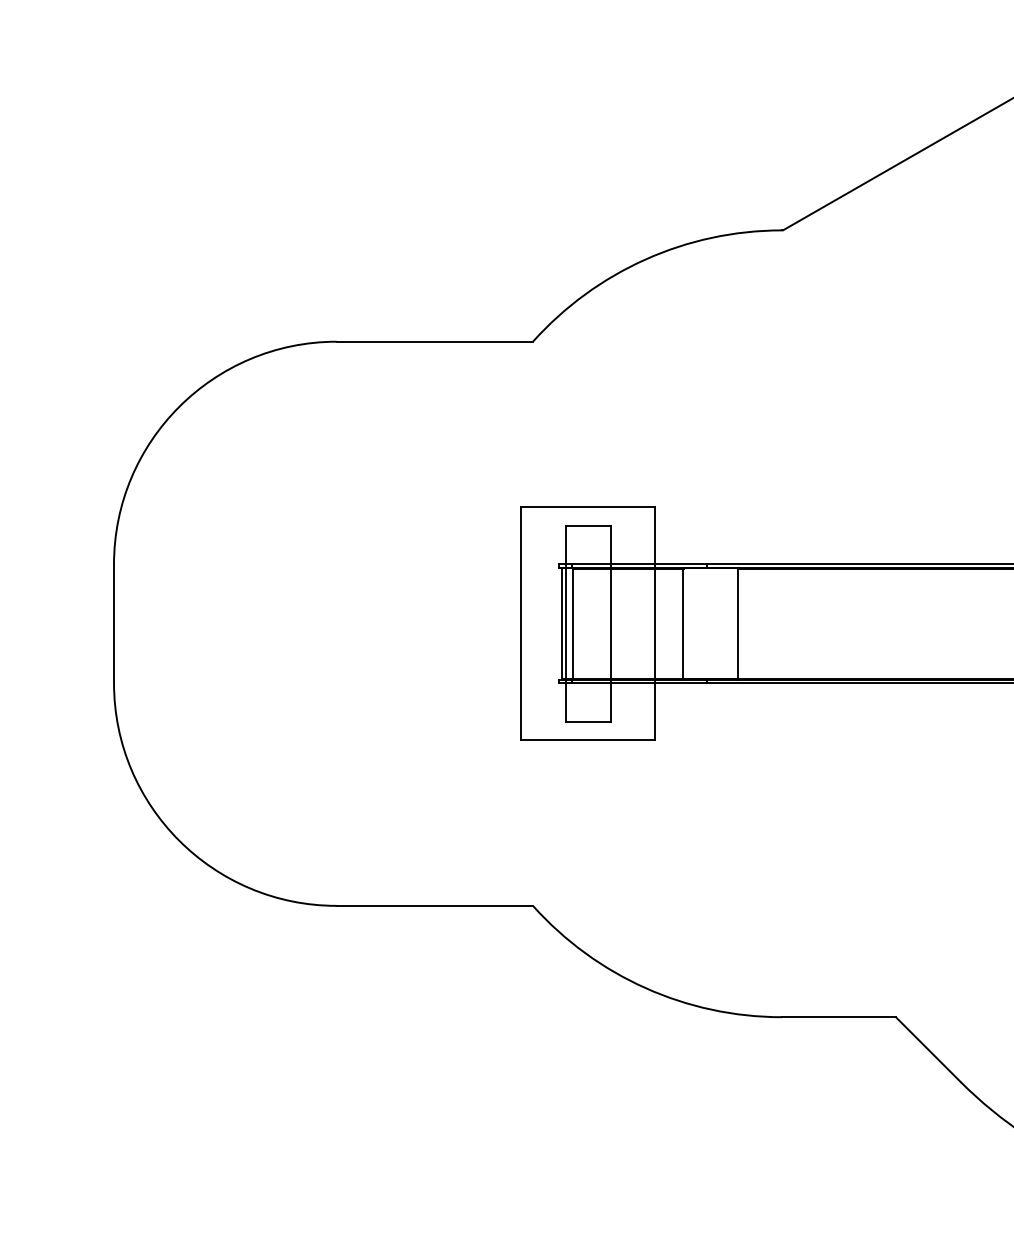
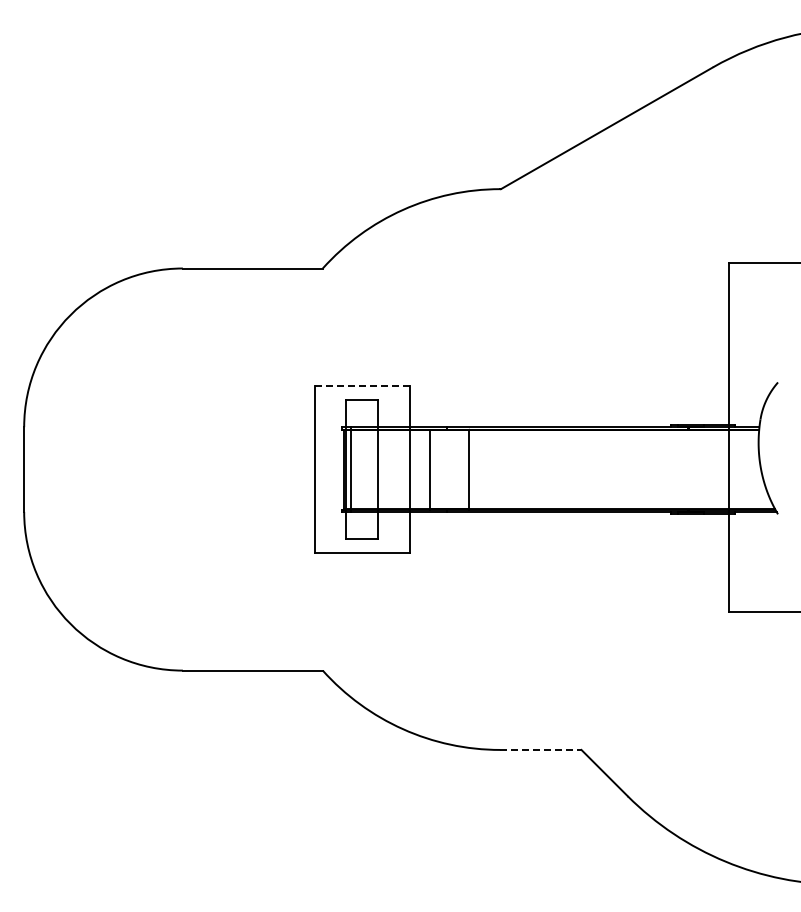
line: (588, 507) -> (362, 386), solid -> dashed
line: (838, 1016) -> (540, 749), solid -> dashed

